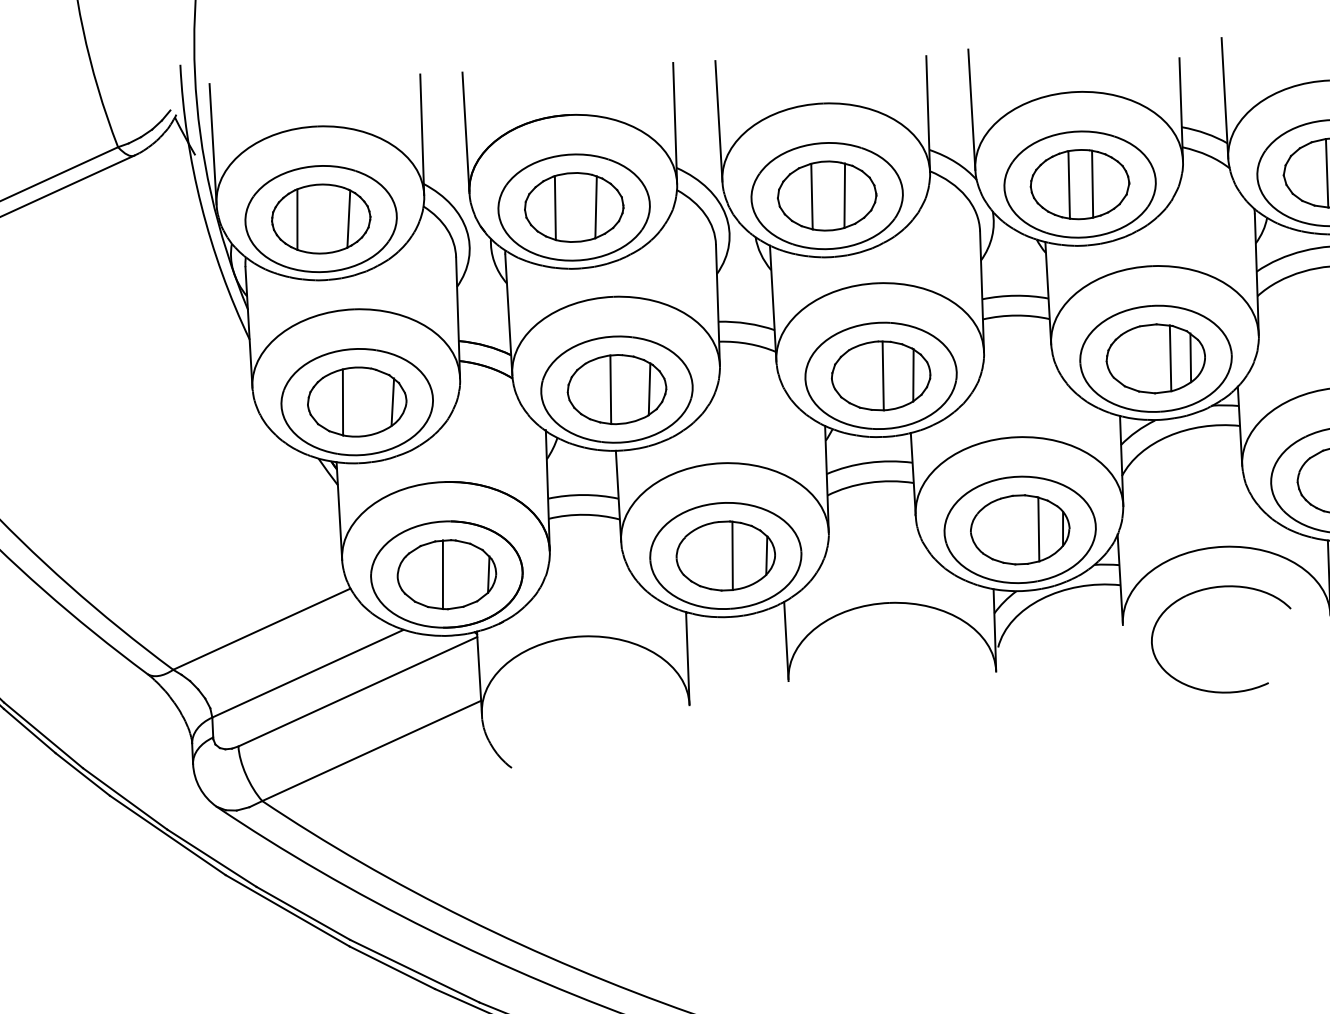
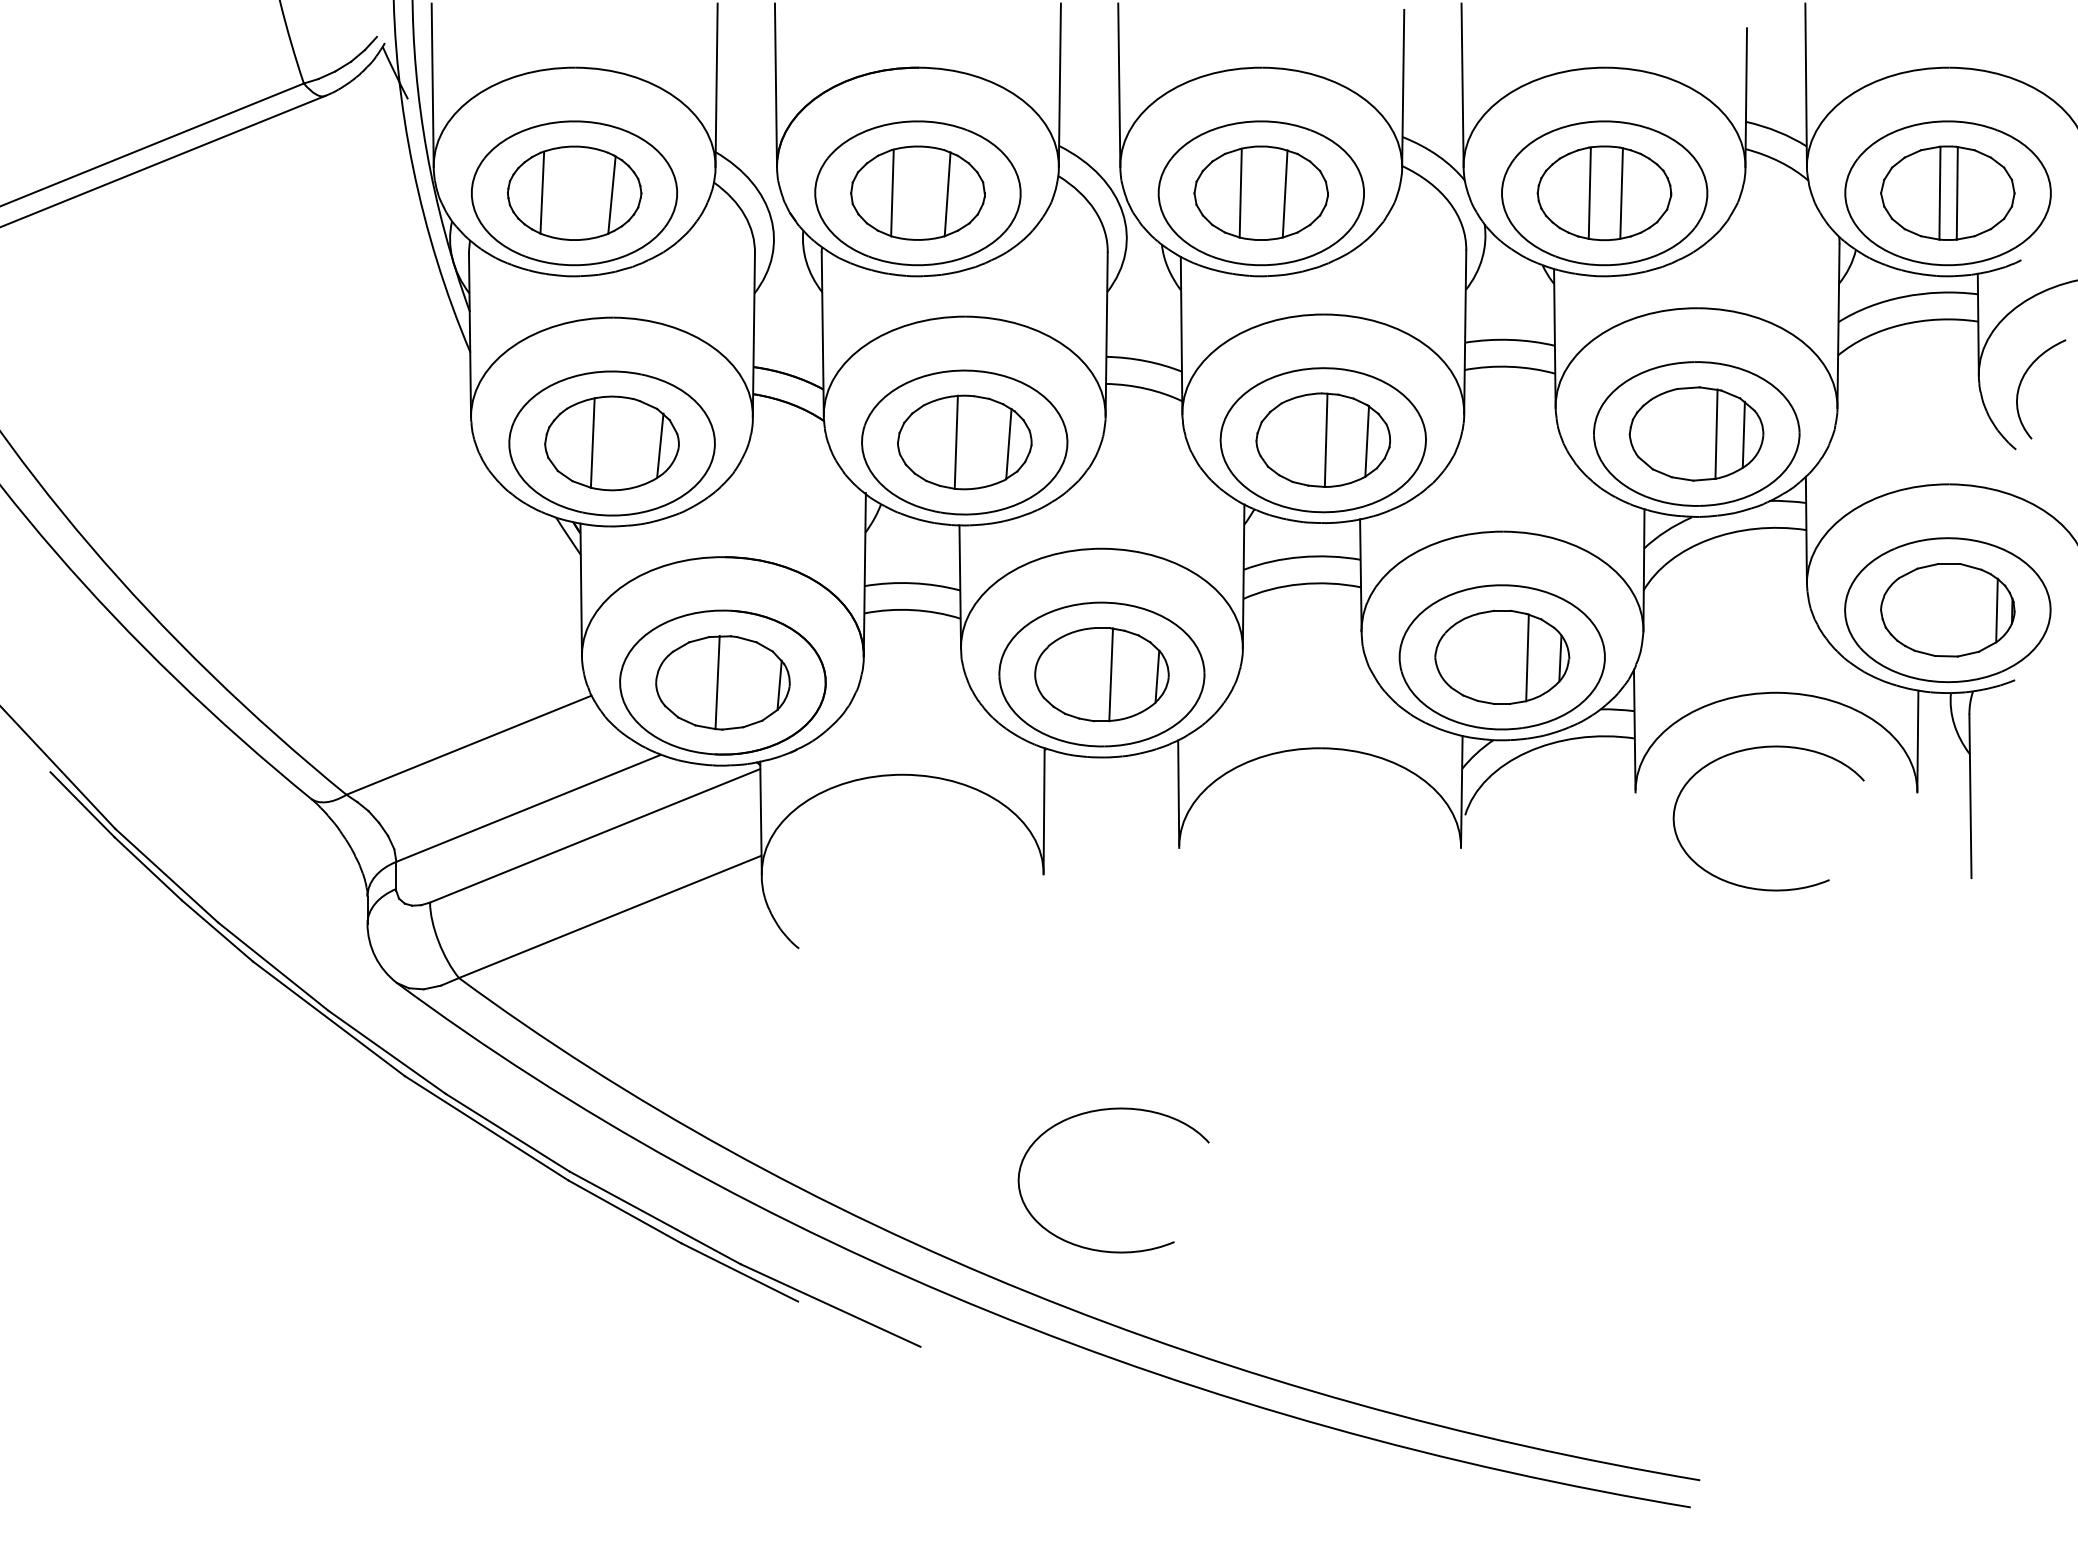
part: (744, 876) -> (1107, 1110), added

